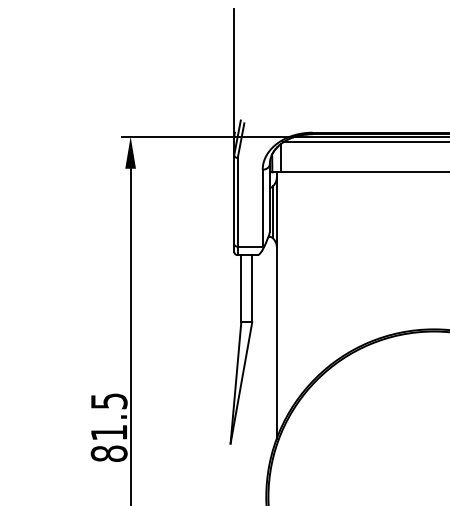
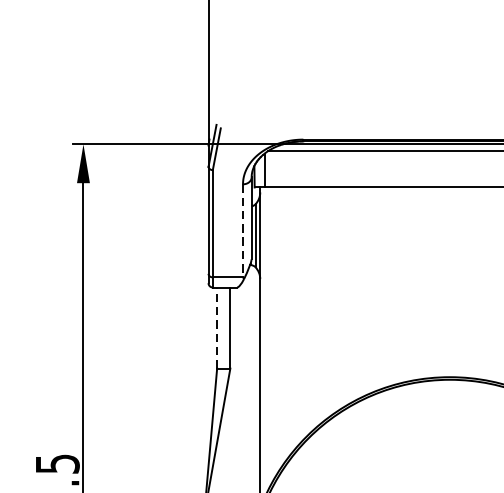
line: (262, 208) -> (242, 231), solid -> dashed
line: (241, 288) -> (217, 327), solid -> dashed

